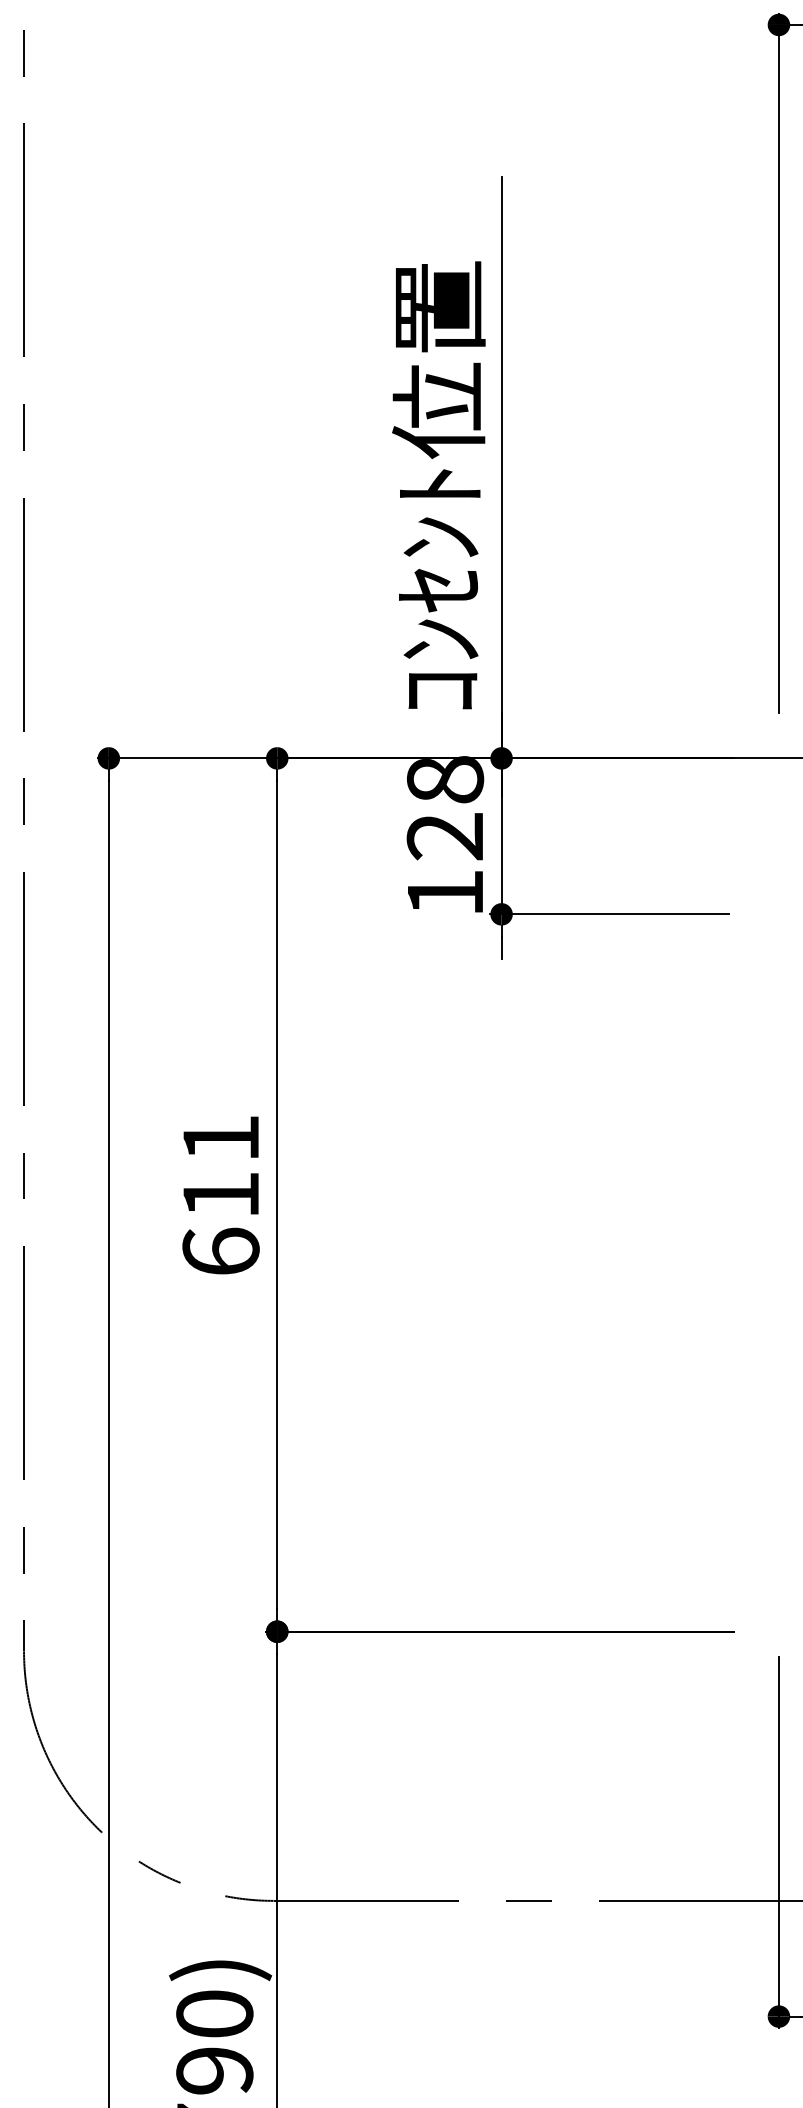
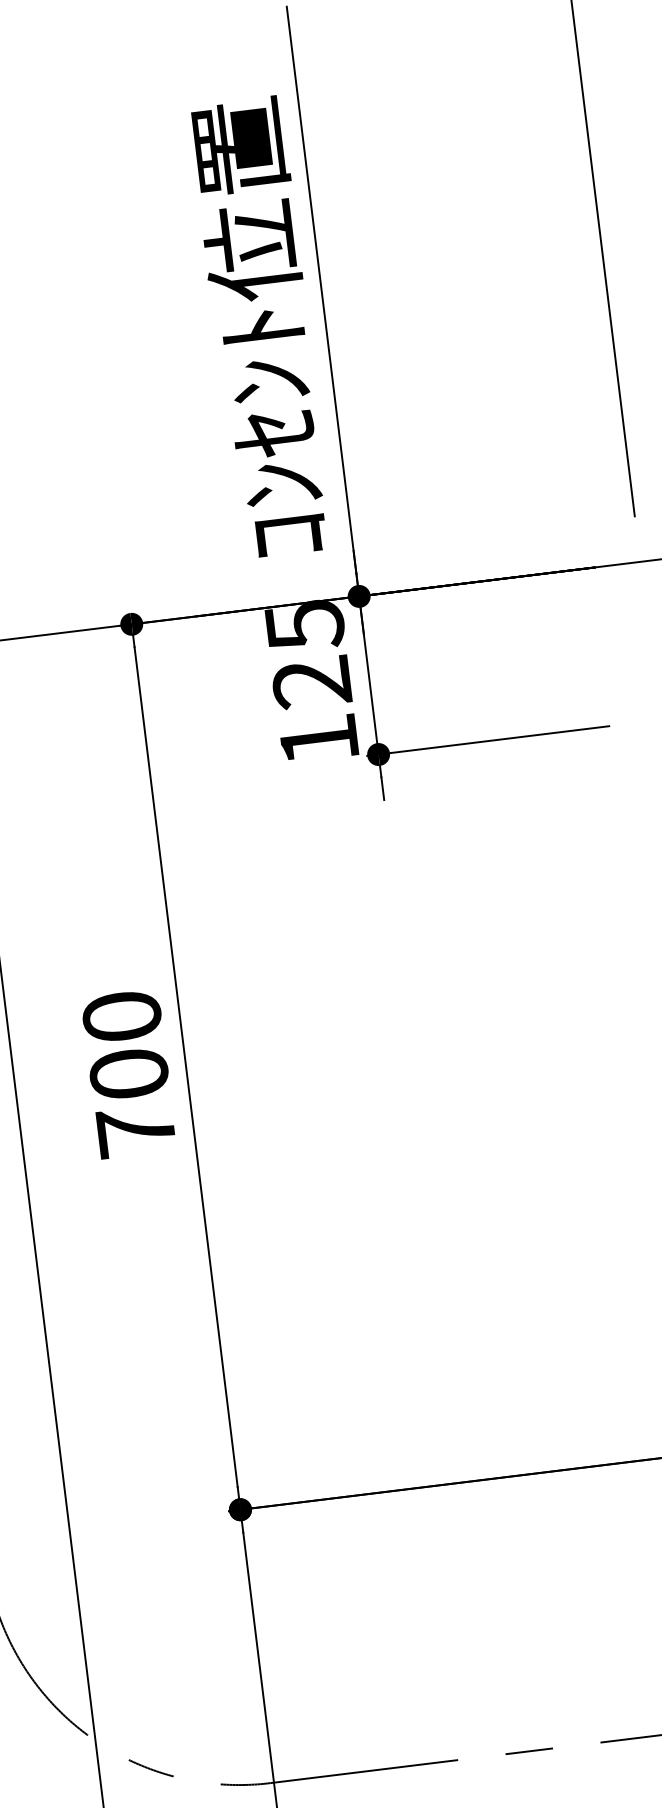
text: (445, 780) -> (305, 625), 128 -> 125
text: (220, 1194) -> (128, 1073), 611 -> 700

